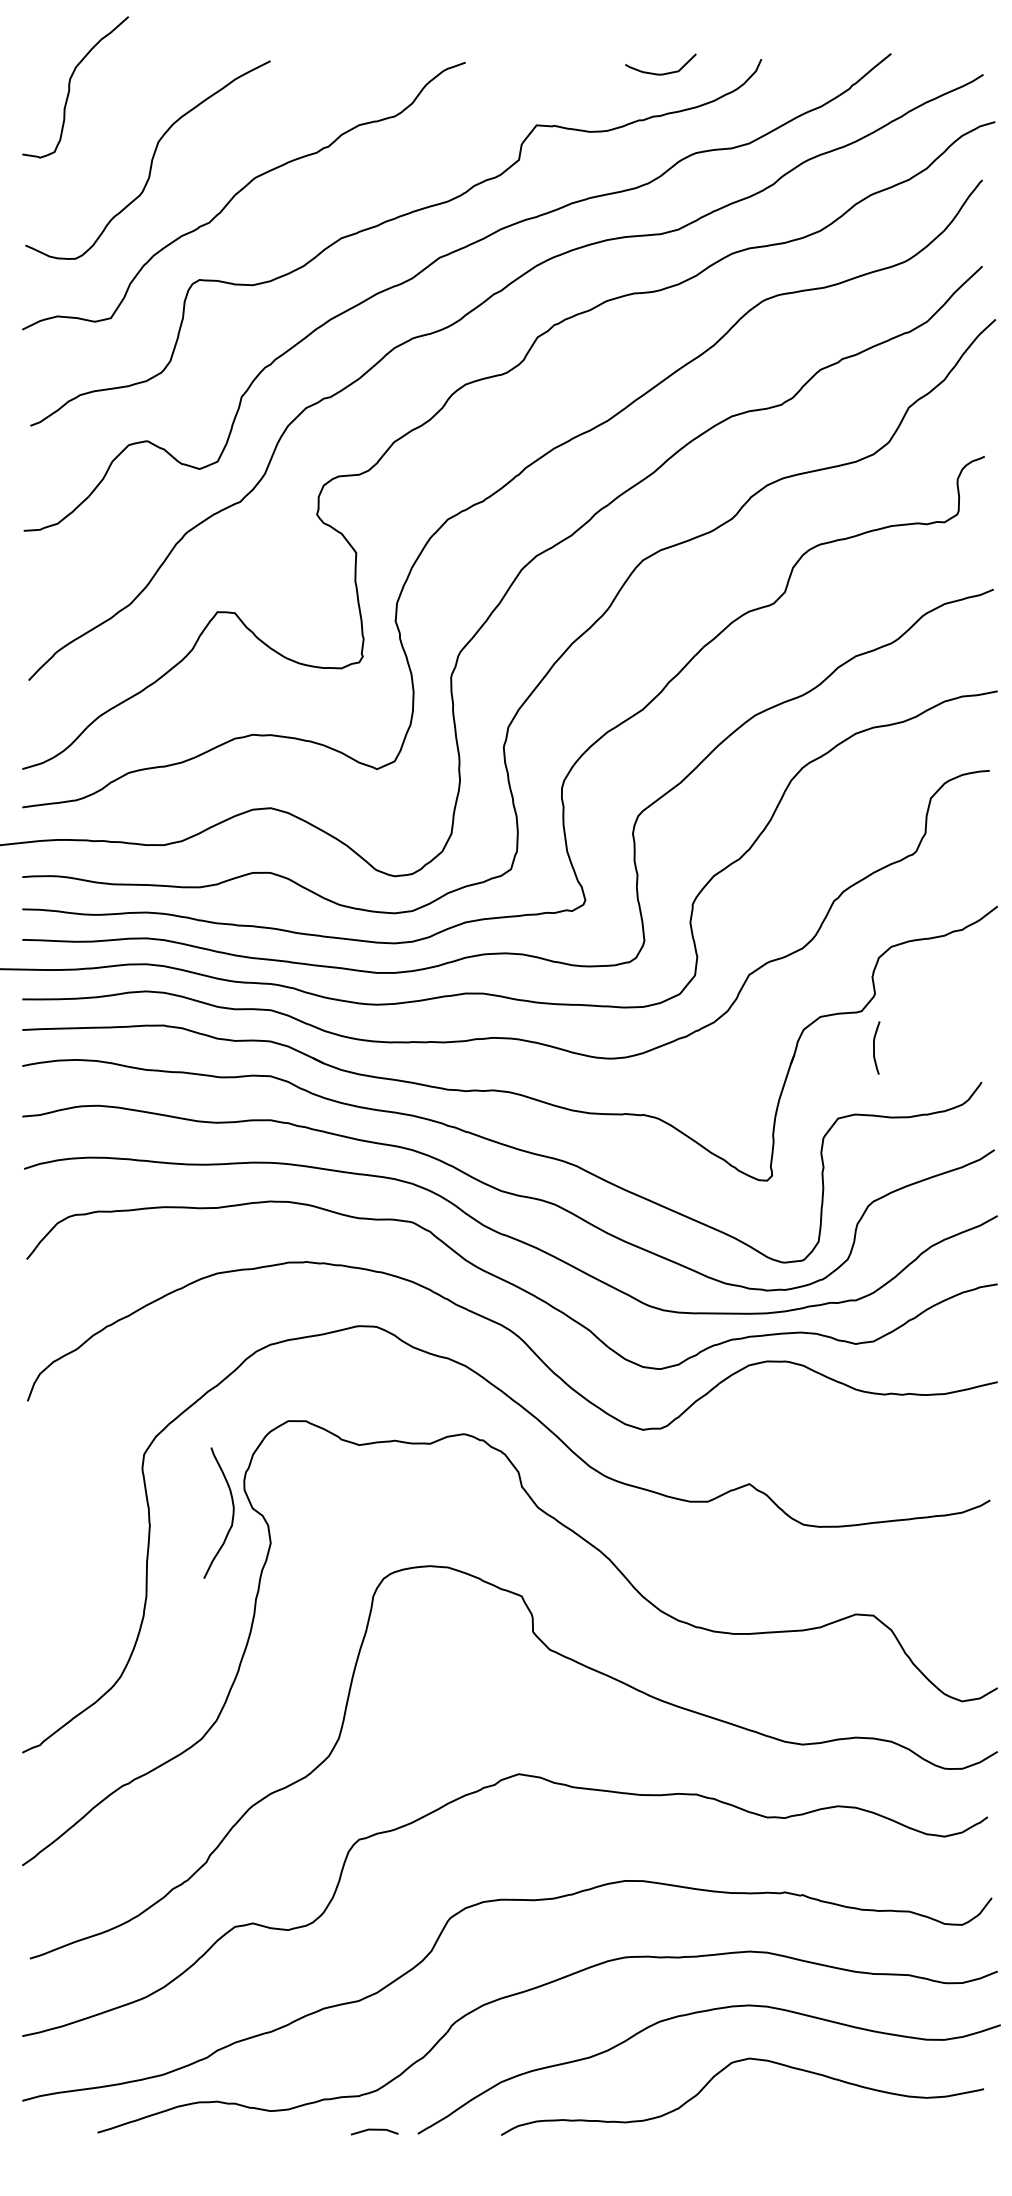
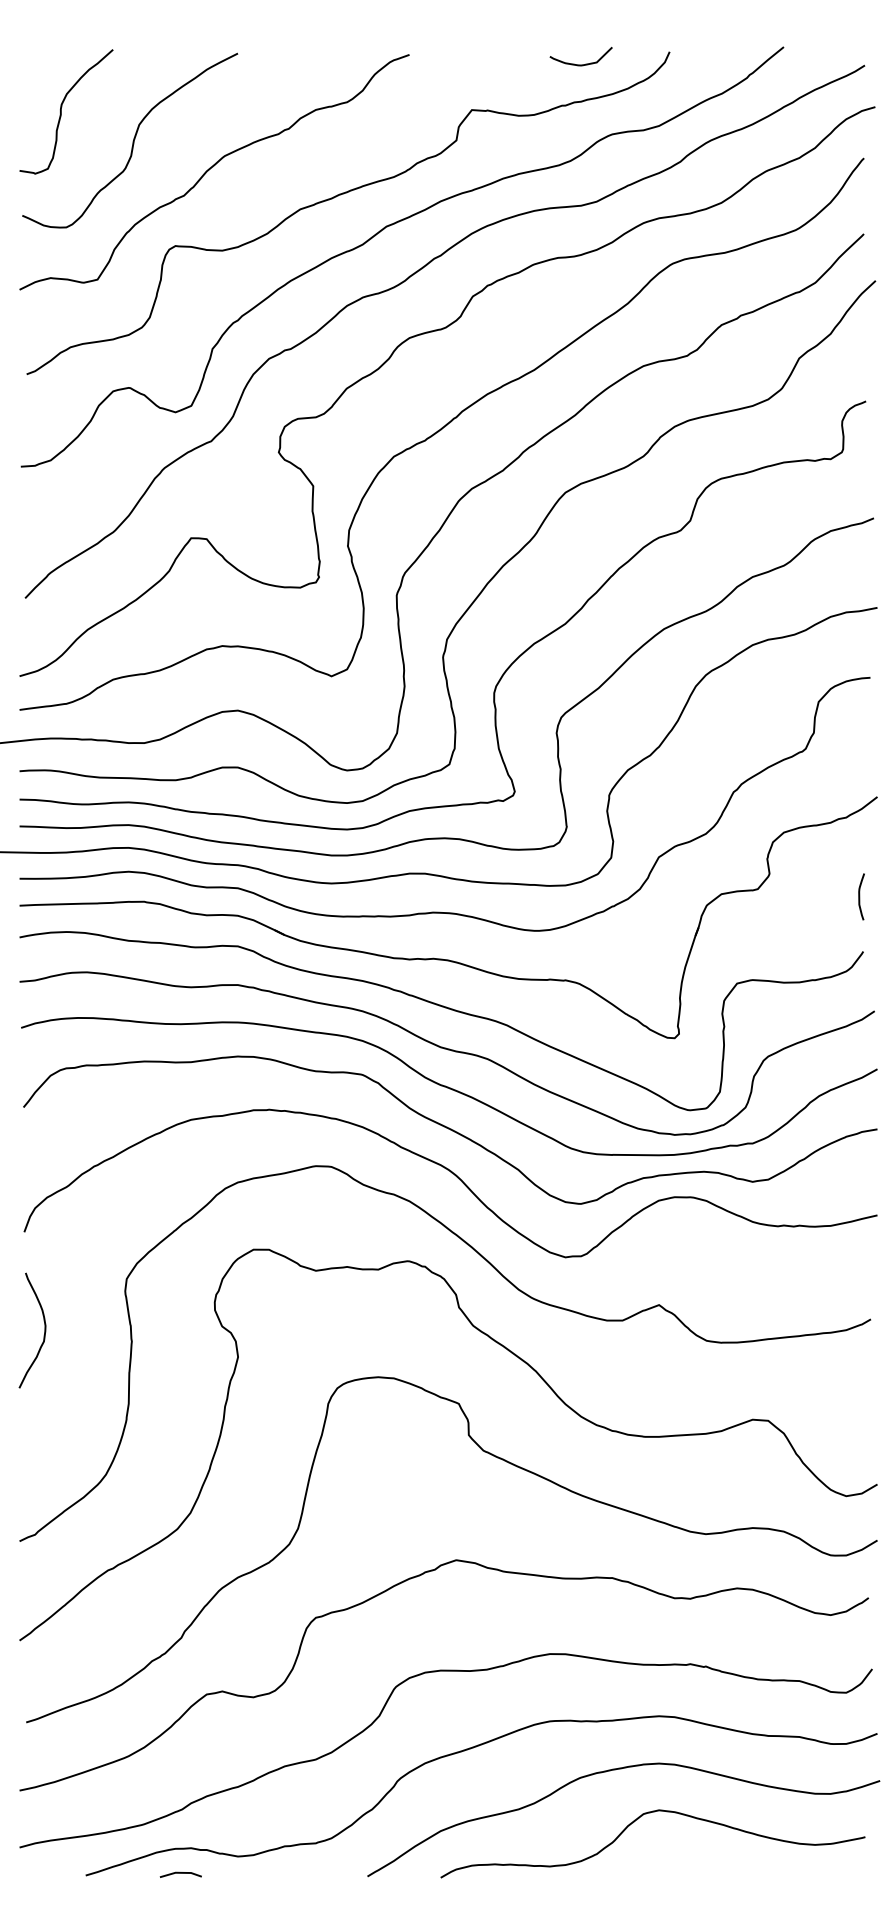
curve: (70, 87) -> (61, 111), moved
curve: (874, 1047) -> (859, 896), moved
curve: (232, 1512) -> (44, 1330), moved
line: (374, 2130) -> (180, 1873), moved

